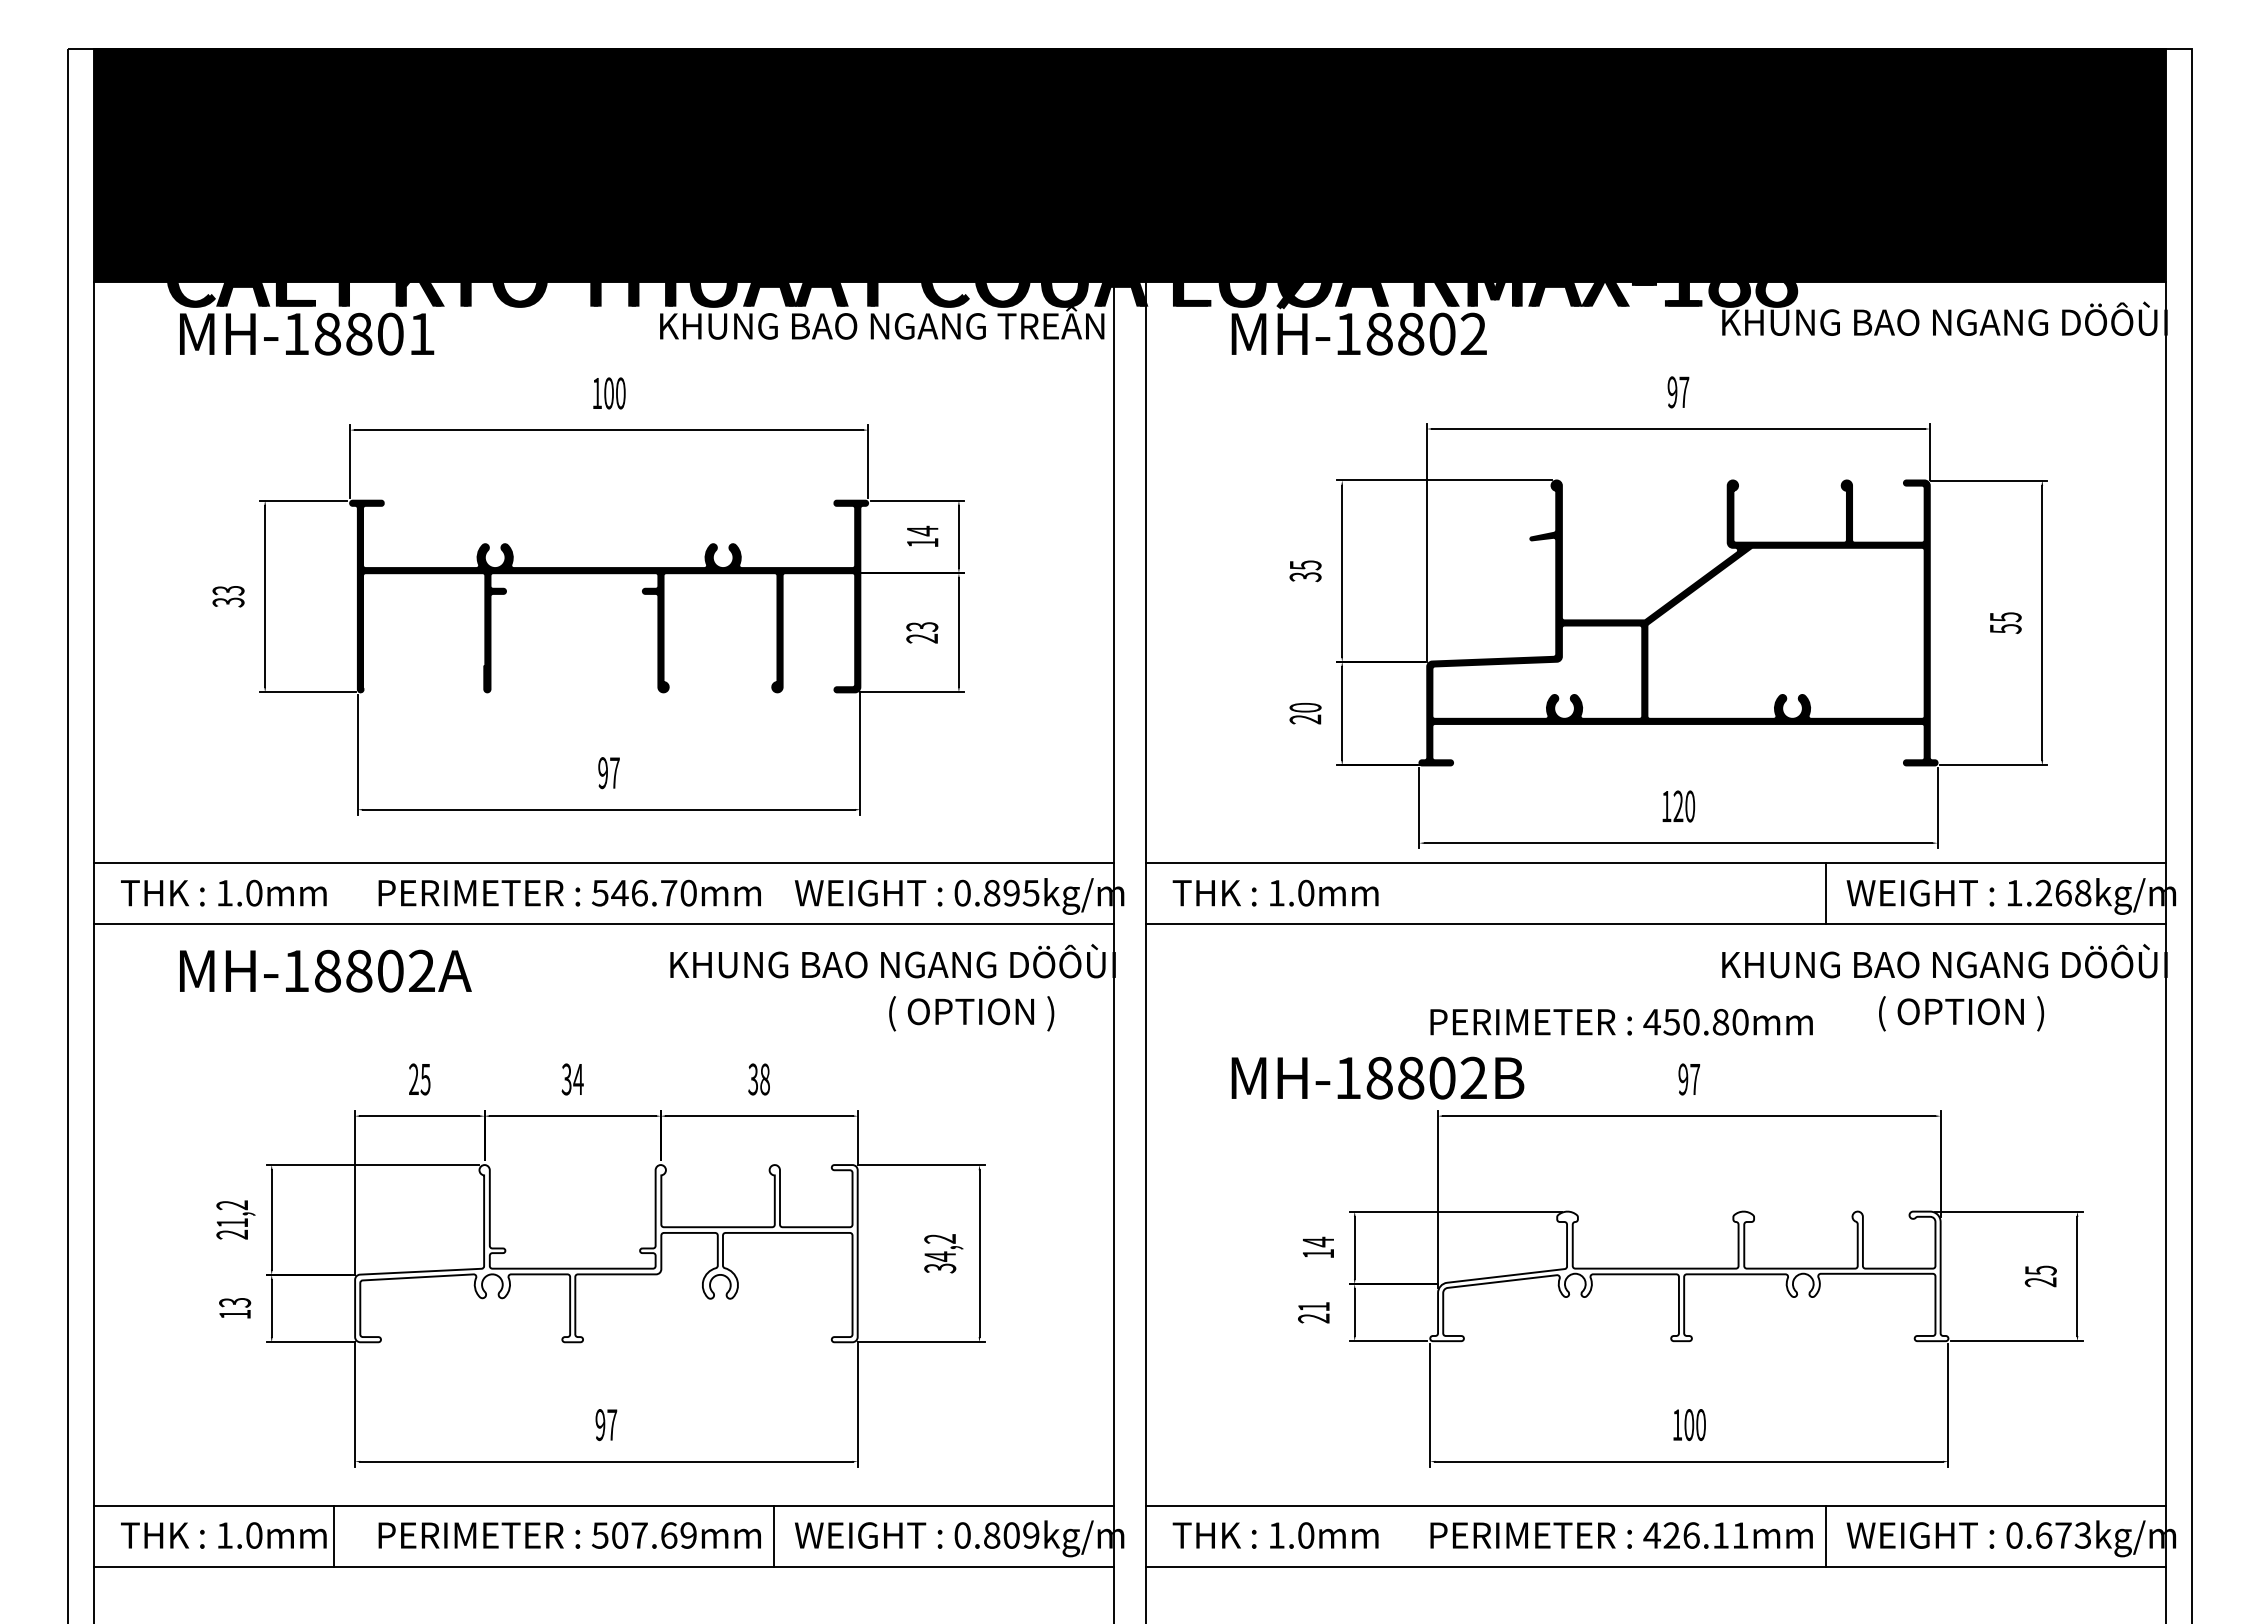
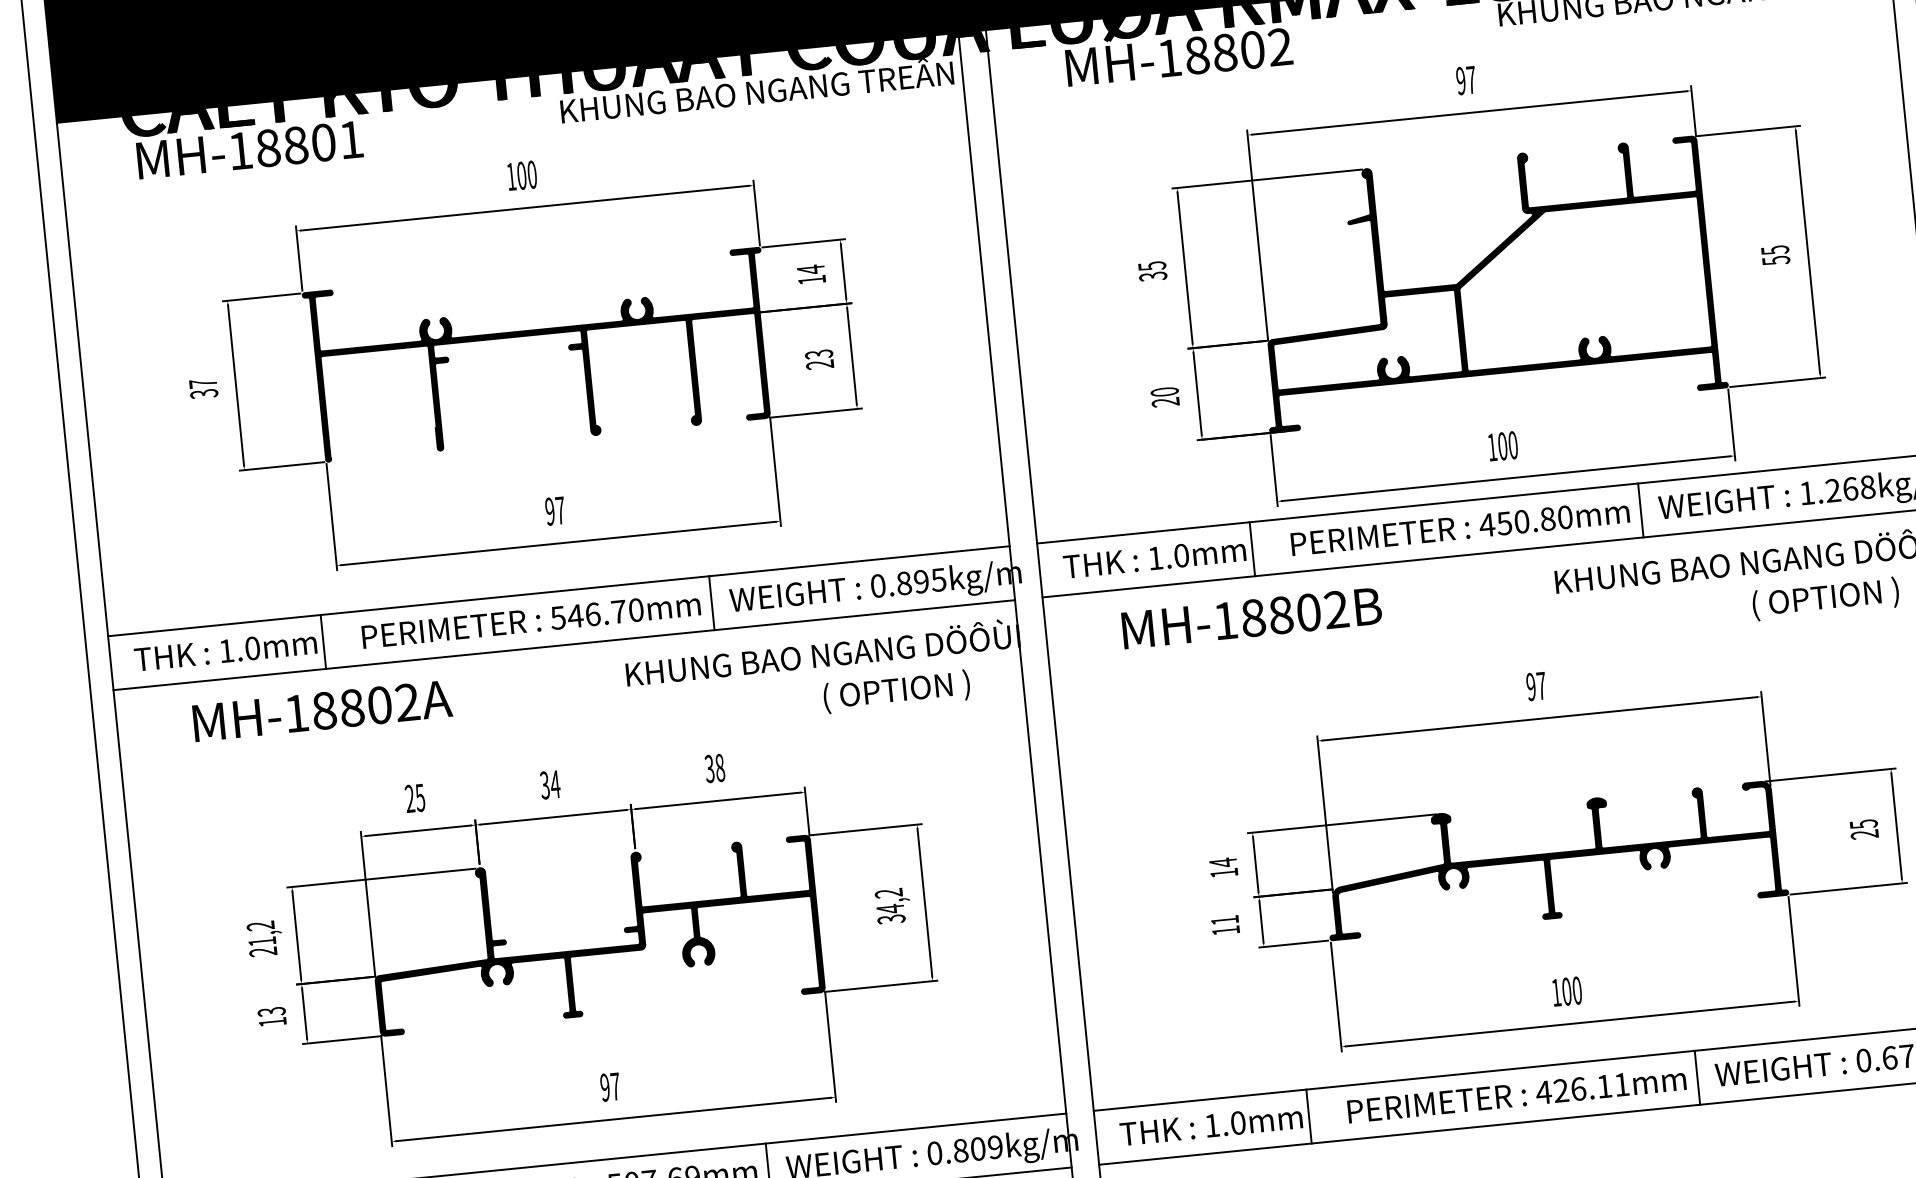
text: (228, 590) -> (203, 383), 33 -> 37
text: (1678, 806) -> (1502, 446), 120 -> 100
line: (334, 893) -> (323, 641), added
line: (774, 893) -> (712, 602), added
line: (1386, 893) -> (1252, 548), added
text: (1961, 1013) -> (1825, 598), moved
text: (1621, 1021) -> (1460, 527), moved
text: (1377, 1077) -> (1251, 617), moved
fill: (606, 1253) -> (595, 935), added
fill: (1689, 1276) -> (1553, 860), added
text: (1313, 1318) -> (1225, 930), 21 -> 11
line: (1386, 1535) -> (1309, 1115), added

